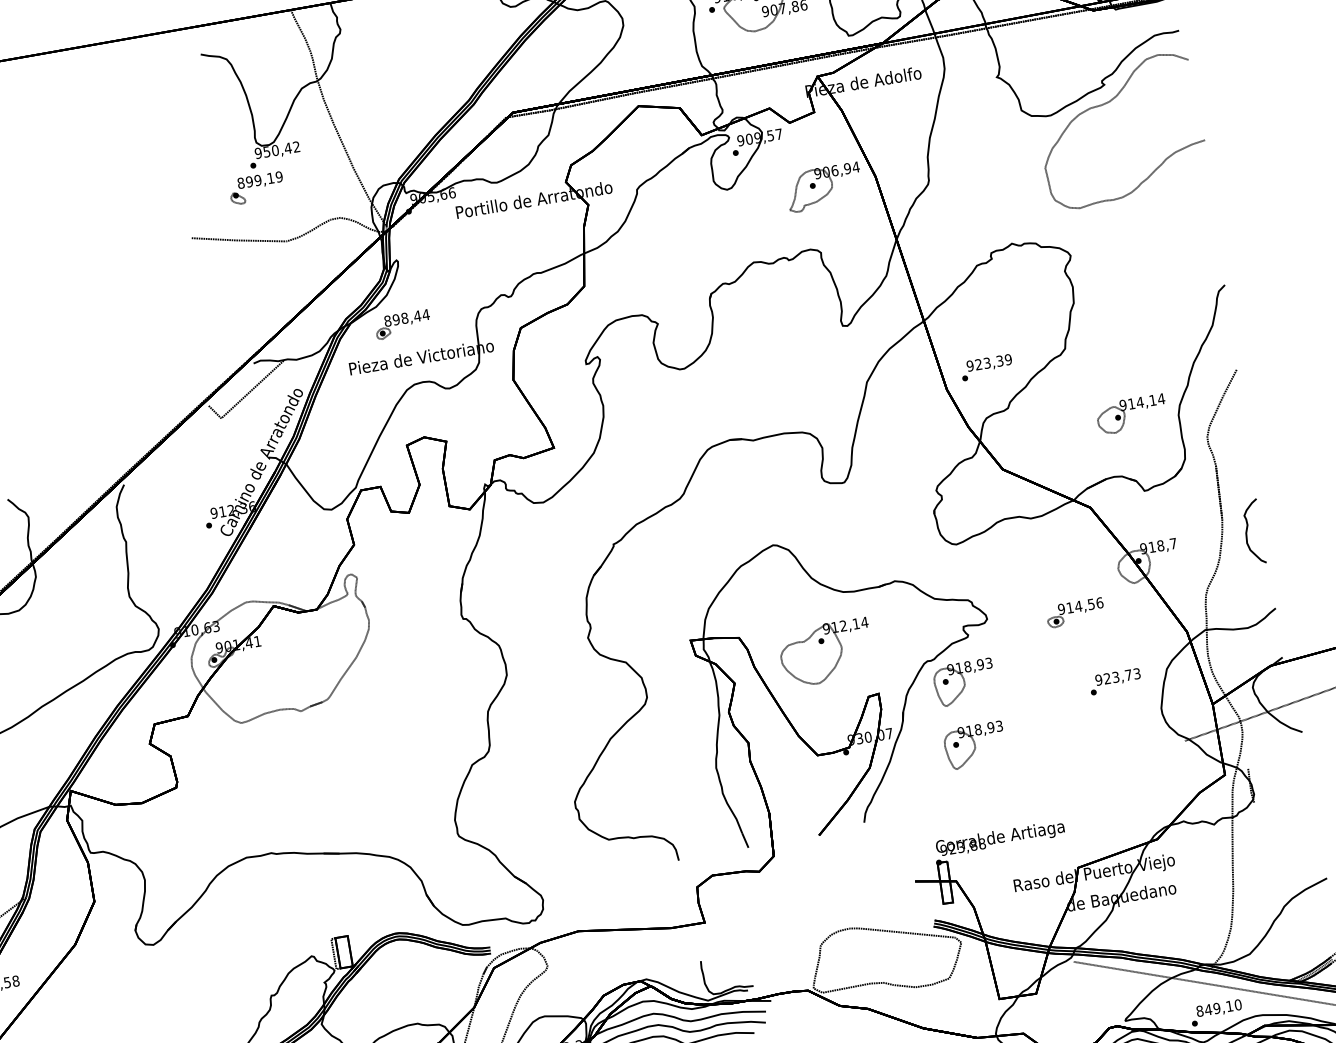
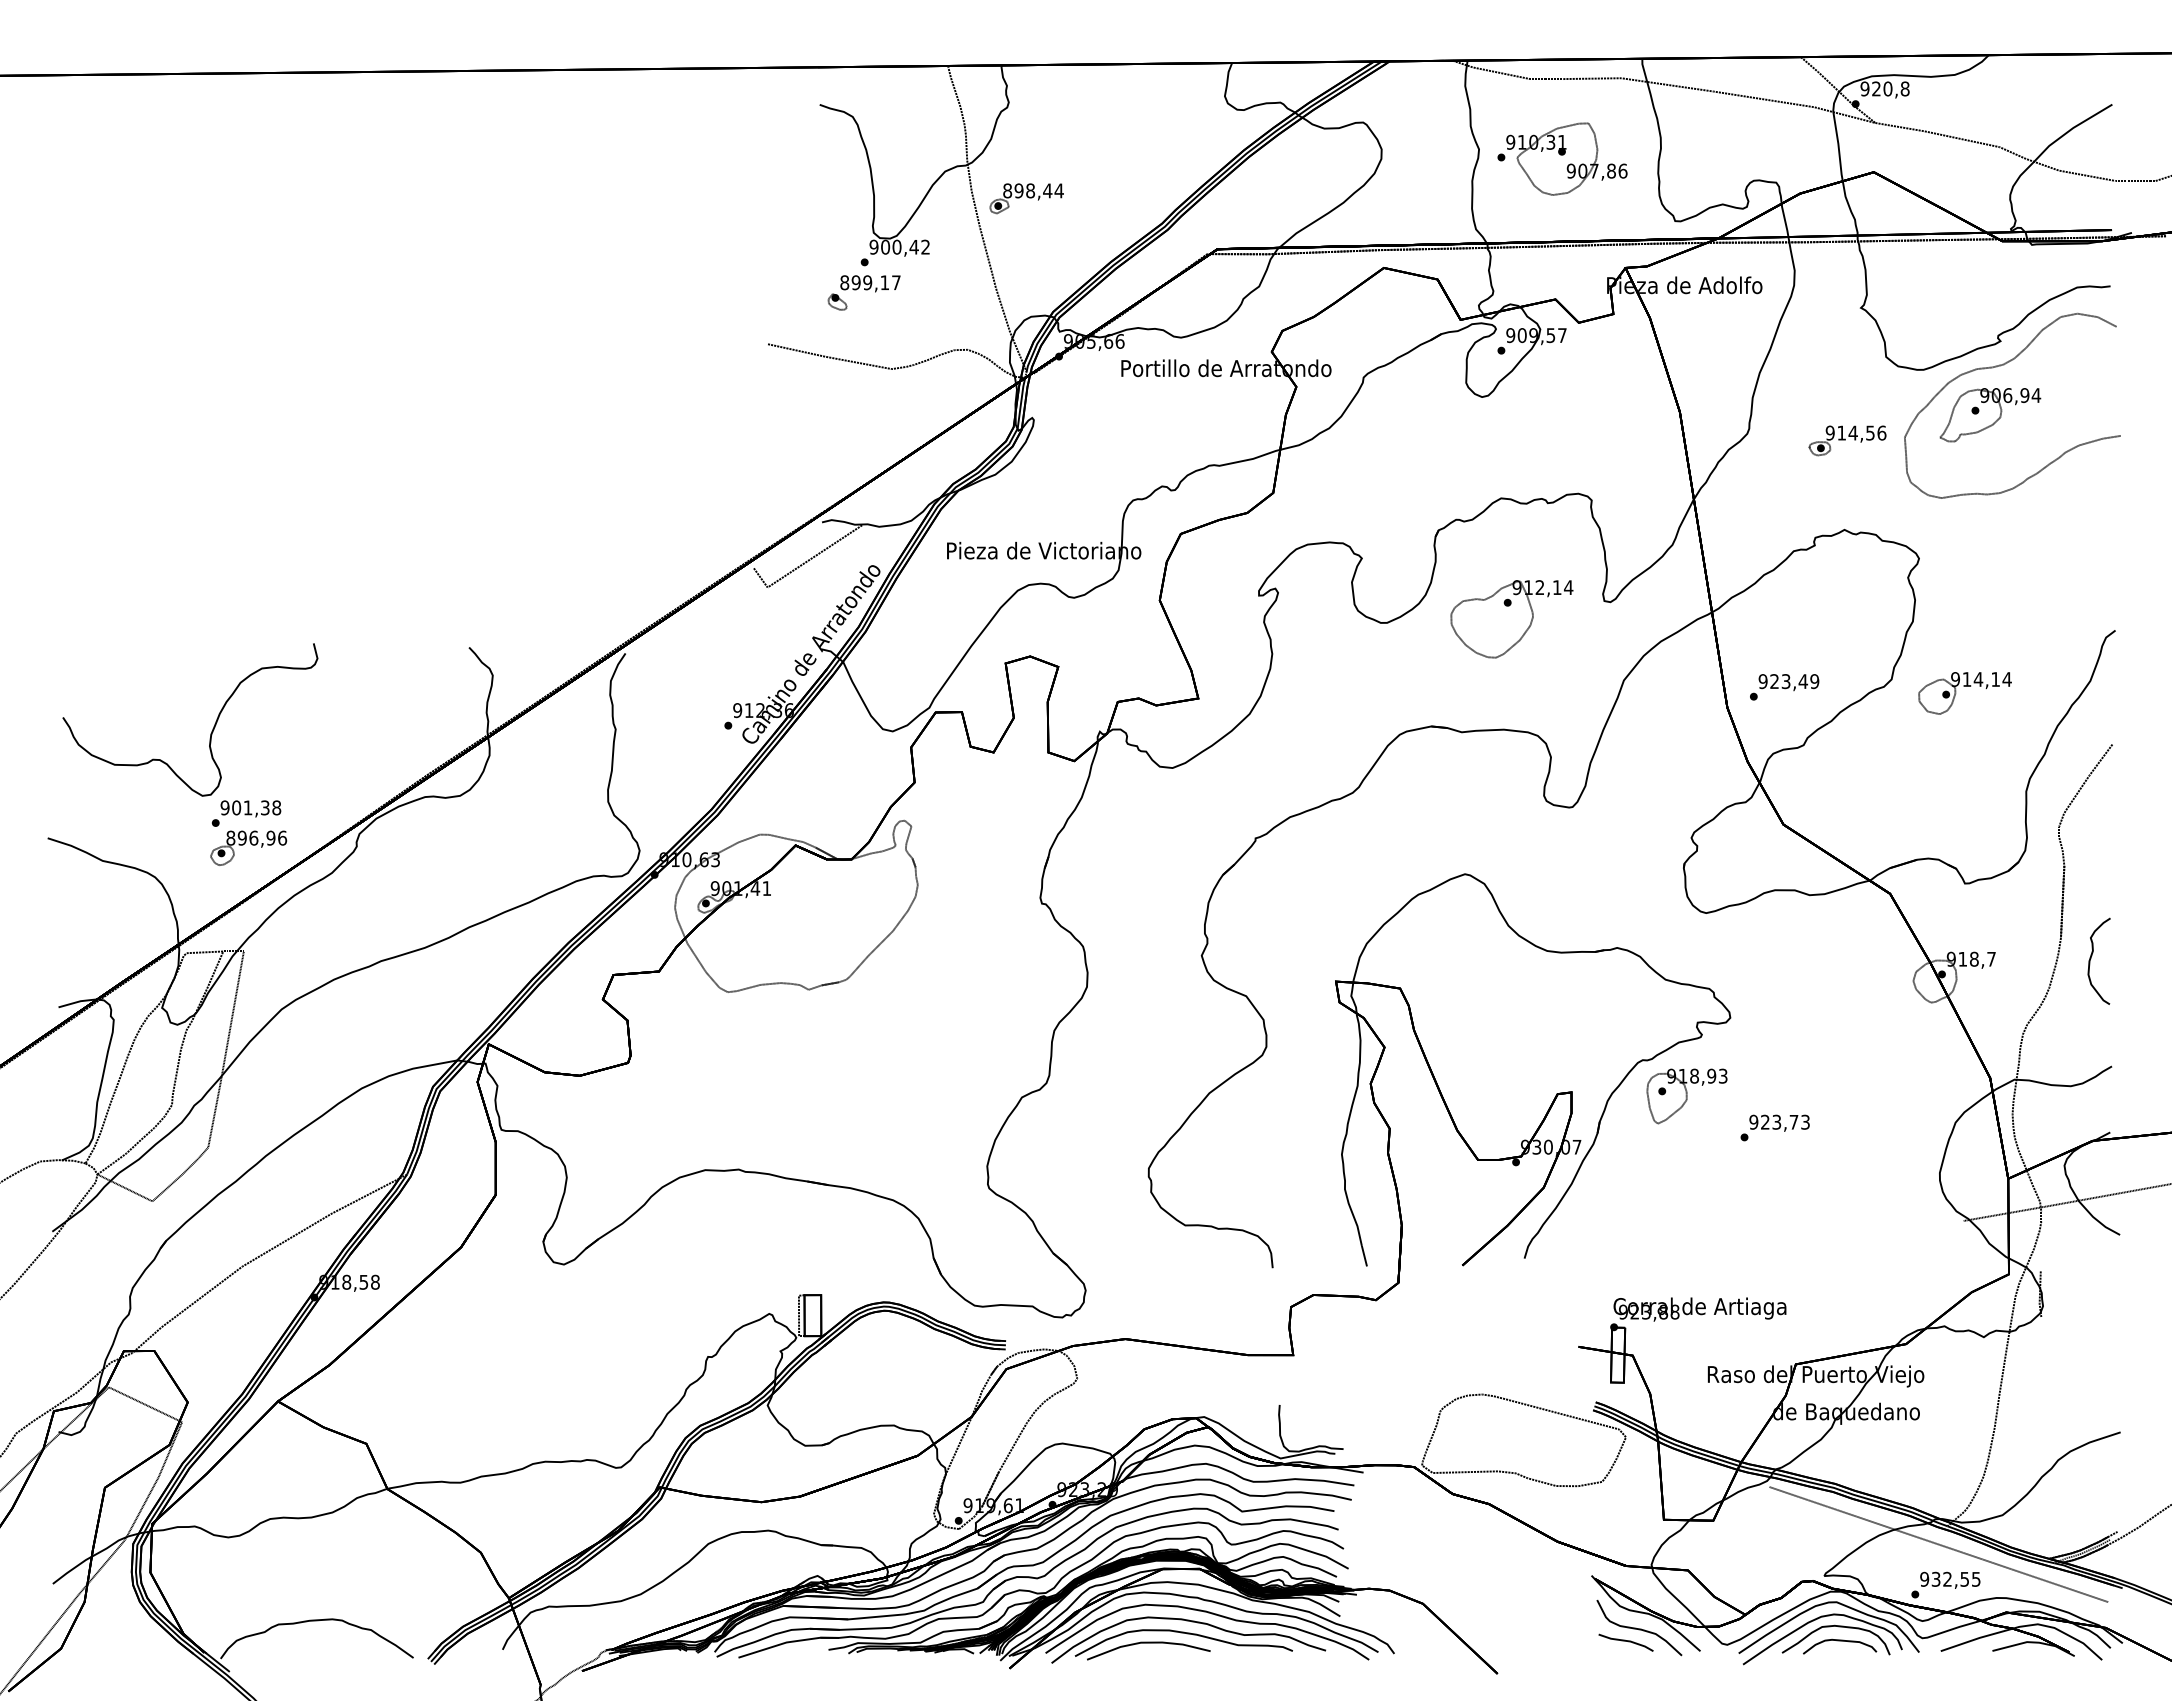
text: (266, 151) -> (885, 246), 950,42 -> 900,42
text: (278, 176) -> (895, 282), 899,19 -> 899,17
part: (824, 187) -> (1990, 415), moved
part: (402, 324) -> (1026, 198), moved
text: (1000, 361) -> (1803, 681), 923,39 -> 923,49
part: (1130, 409) -> (1964, 686), moved
part: (1075, 612) -> (1847, 440), moved
part: (826, 653) -> (1511, 619), moved
text: (1114, 681) -> (1774, 1127), moved
part: (974, 745) -> (1686, 1181), removed
text: (1219, 1007) -> (1950, 1578), 849,10 -> 932,55

